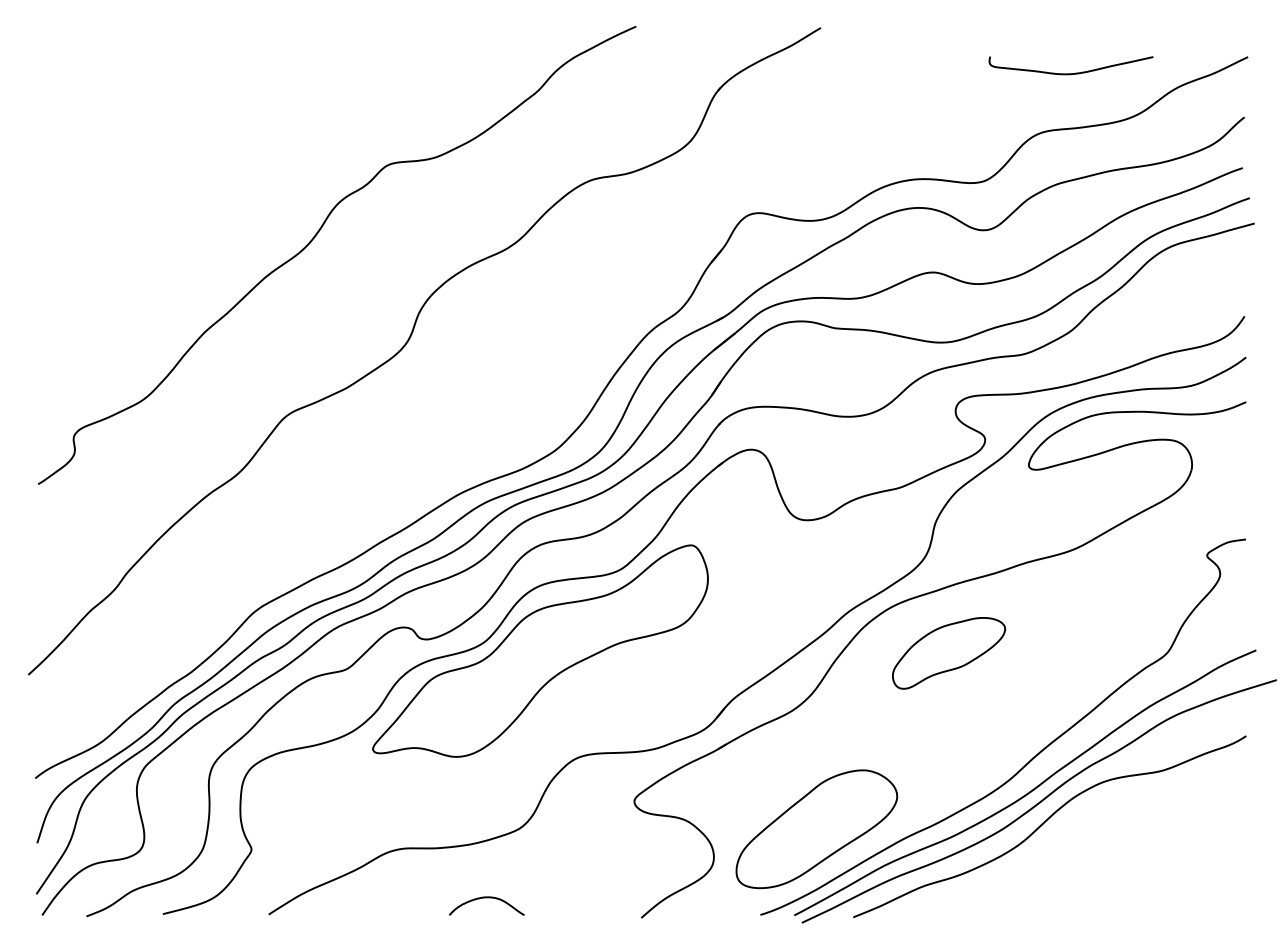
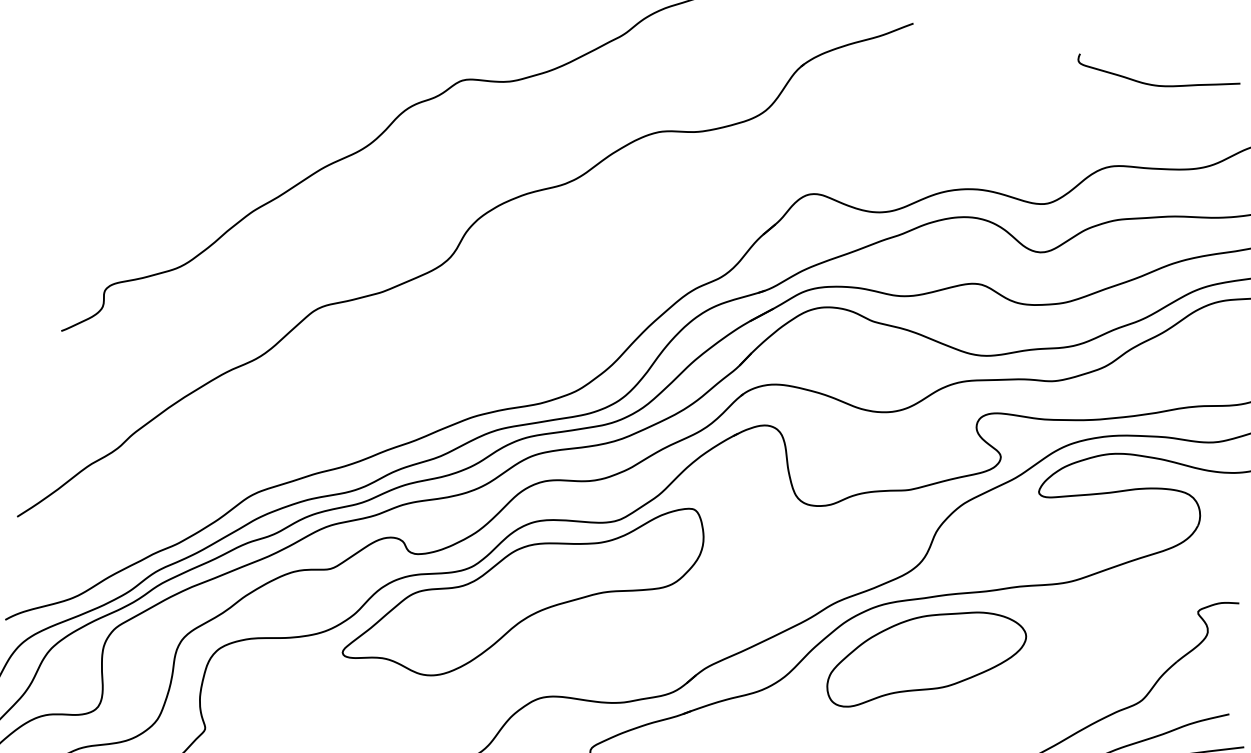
curve: (1070, 73) -> (1155, 84), moved
part: (948, 653) -> (926, 661), size x1.67

